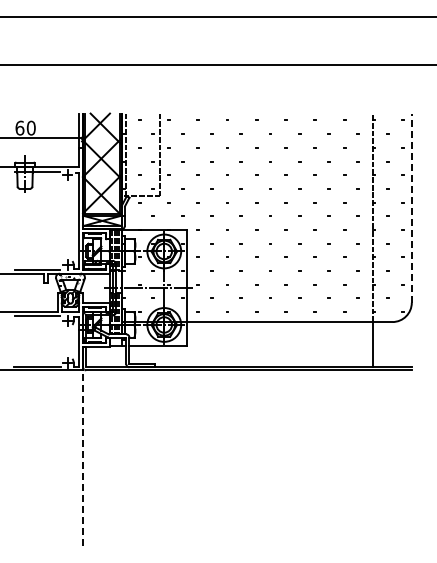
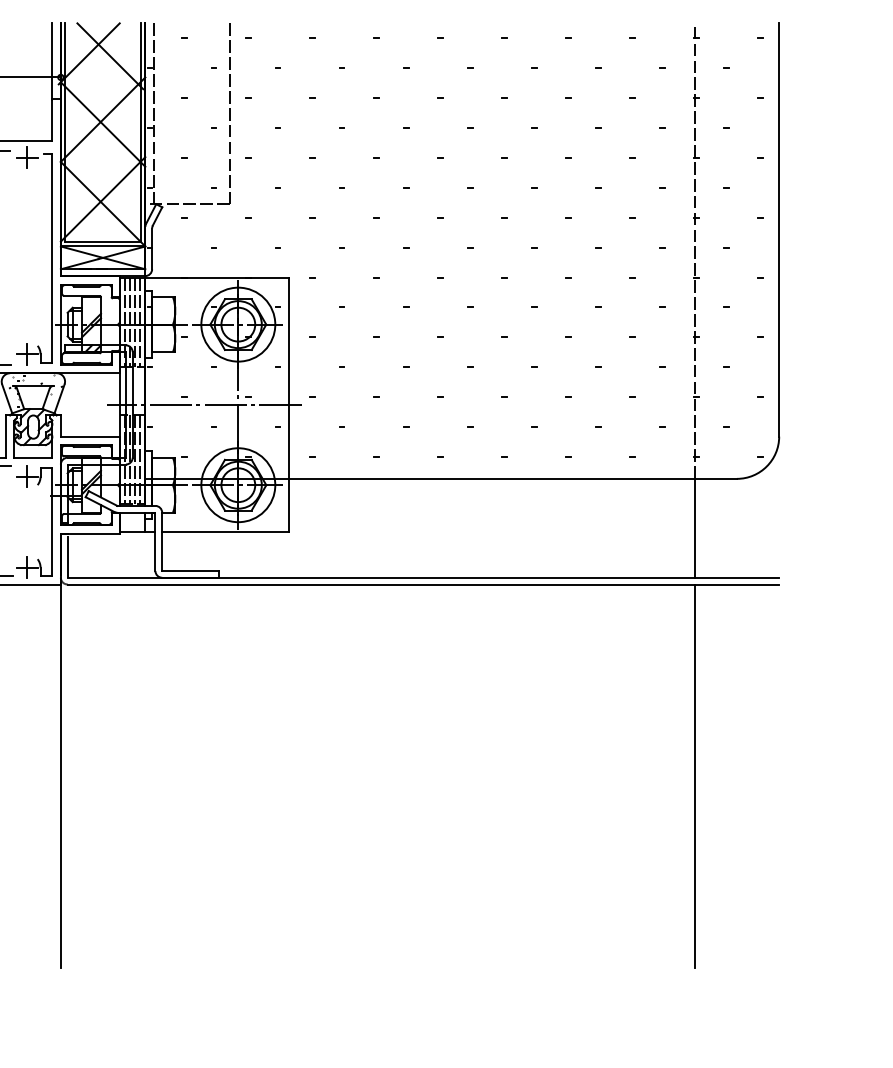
line: (411, 208) -> (778, 230), dashed -> solid
line: (83, 457) -> (61, 774), dashed -> solid
line: (373, 458) -> (695, 776), added

